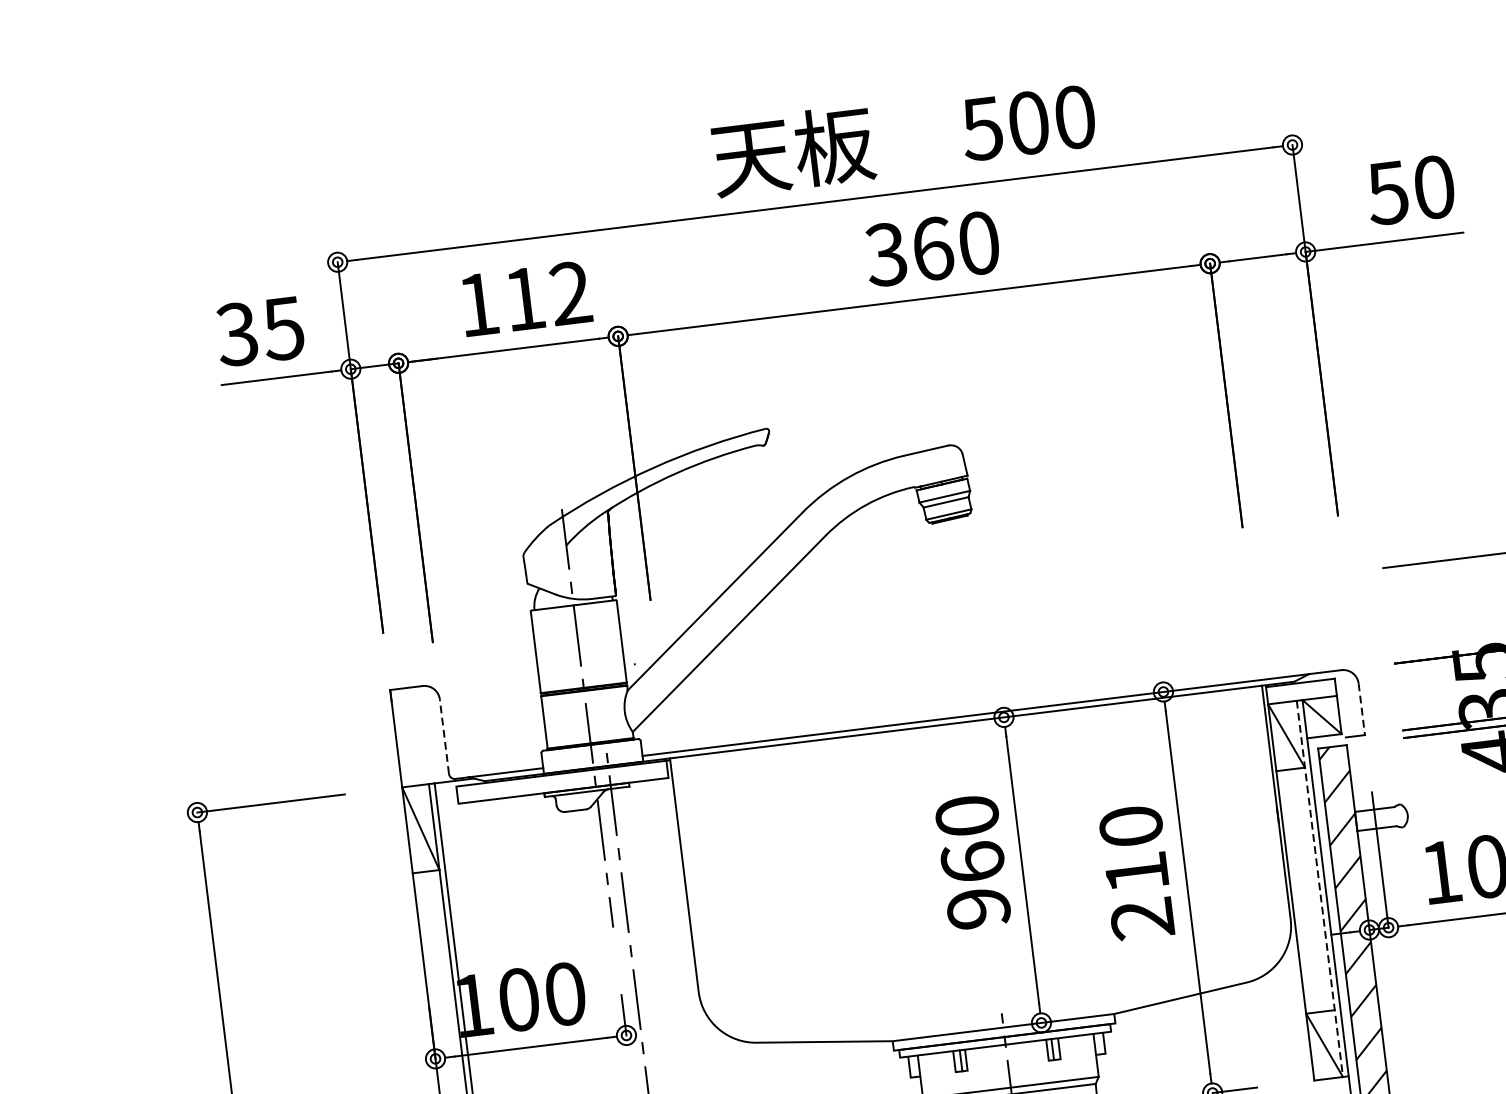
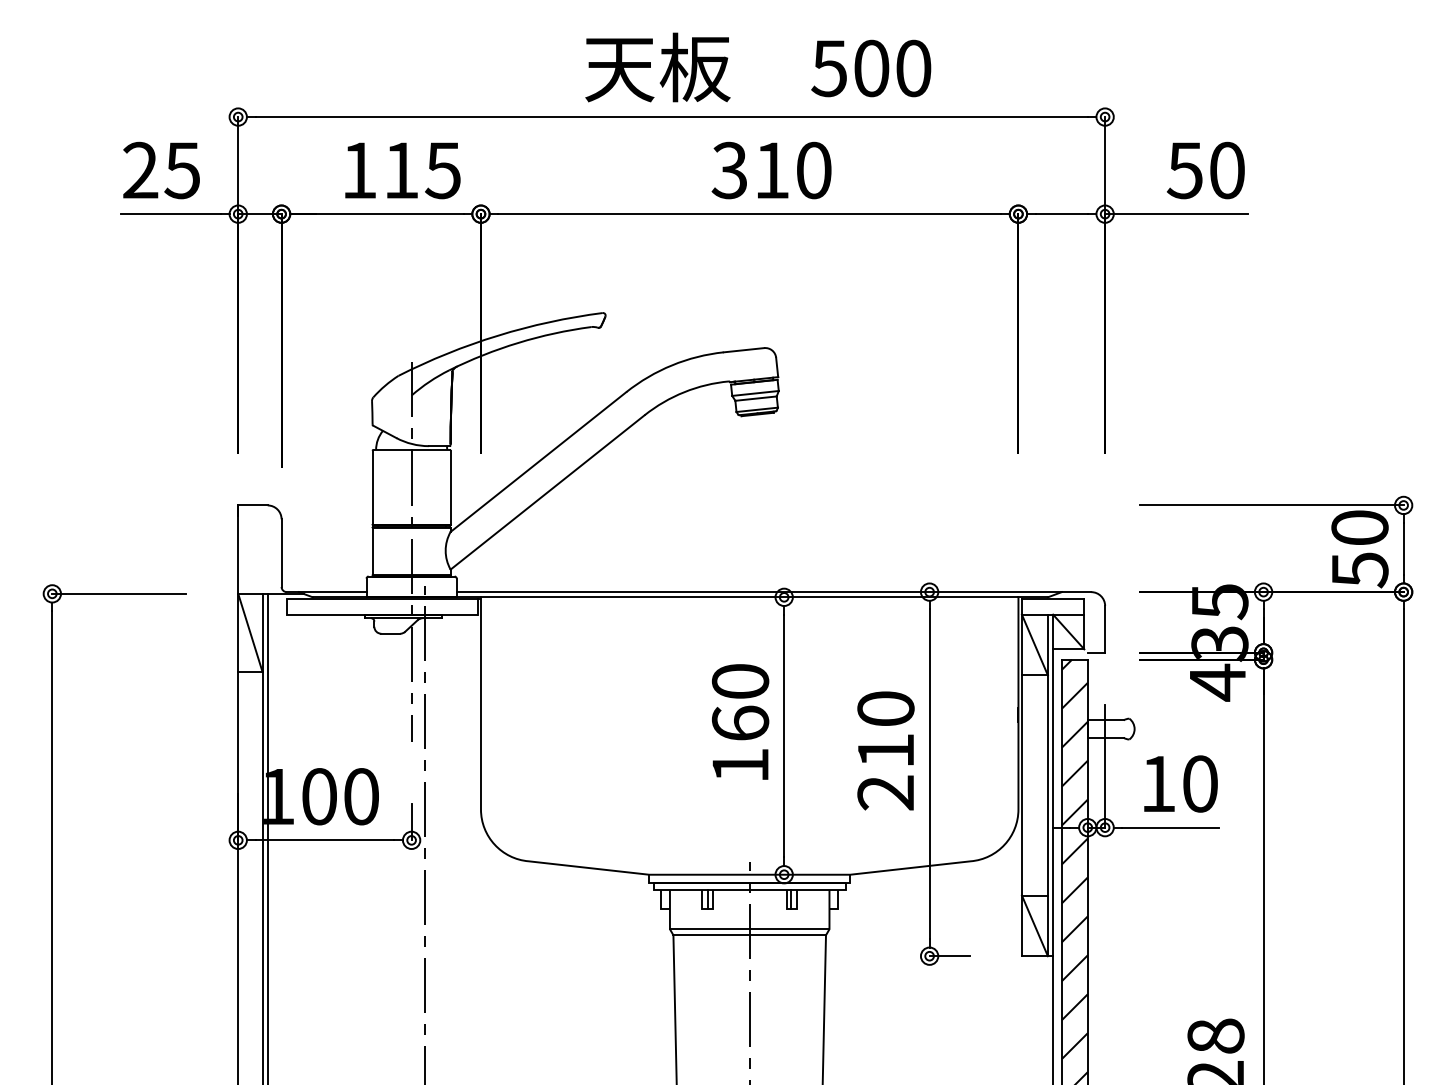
text: (933, 248) -> (772, 170), 360 -> 310
text: (569, 293) -> (442, 170), 112 -> 115
text: (237, 334) -> (140, 170), 35 -> 25
line: (1362, 709) -> (1105, 629), dashed -> solid
line: (444, 737) -> (281, 553), dashed -> solid
line: (1319, 889) -> (1047, 785), dashed -> solid
text: (978, 908) -> (740, 765), 960 -> 160

